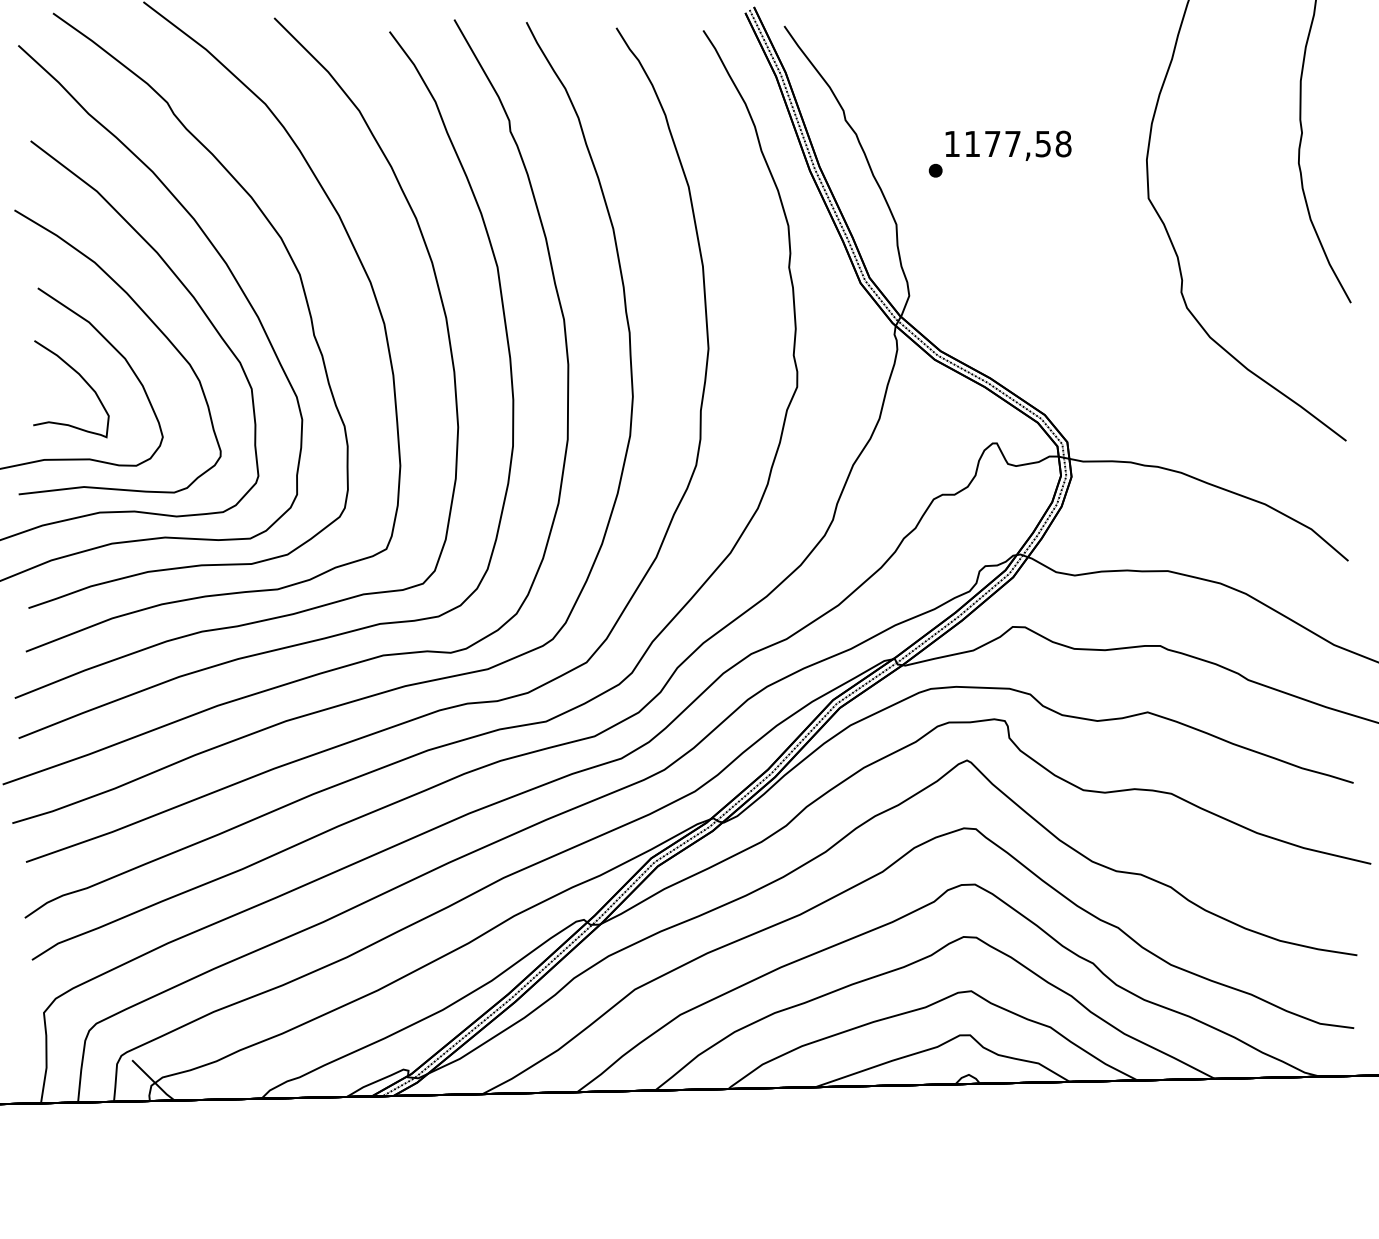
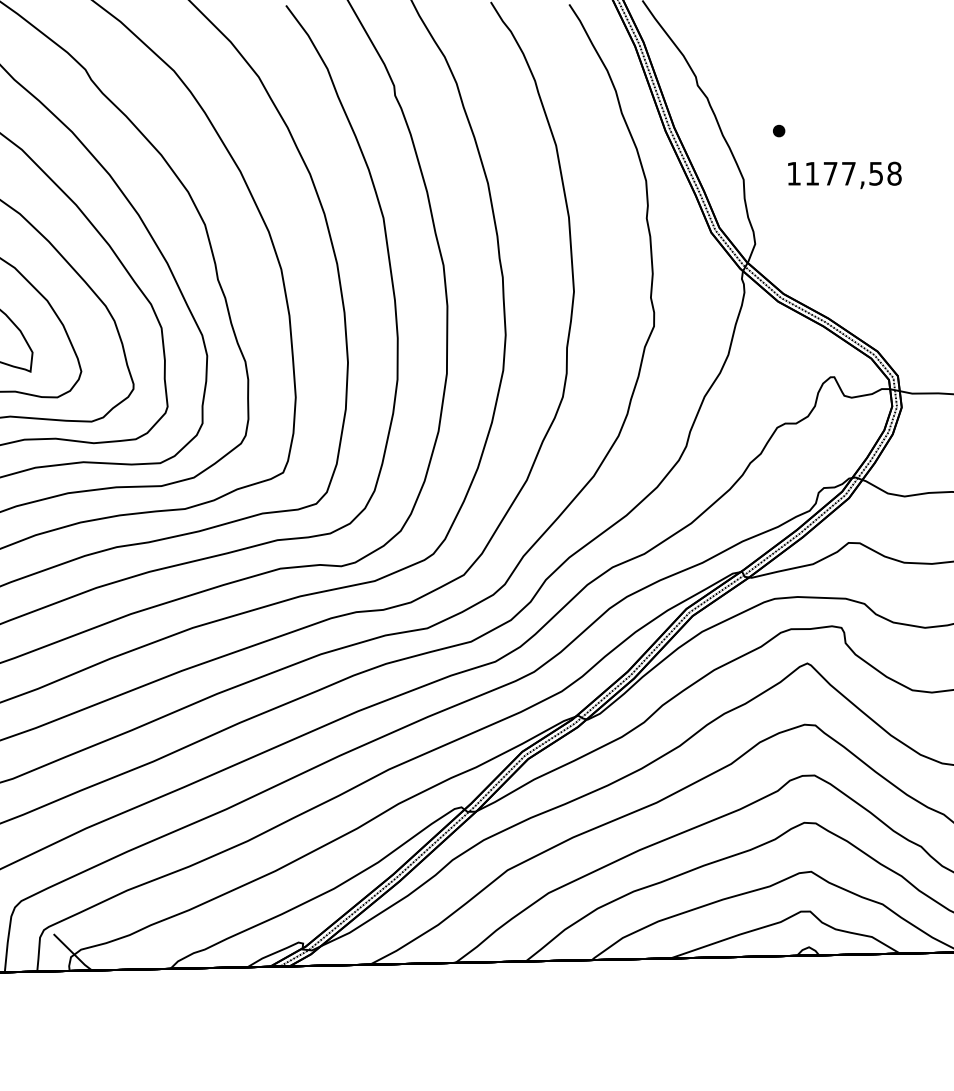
text: (1008, 145) -> (844, 175), moved

